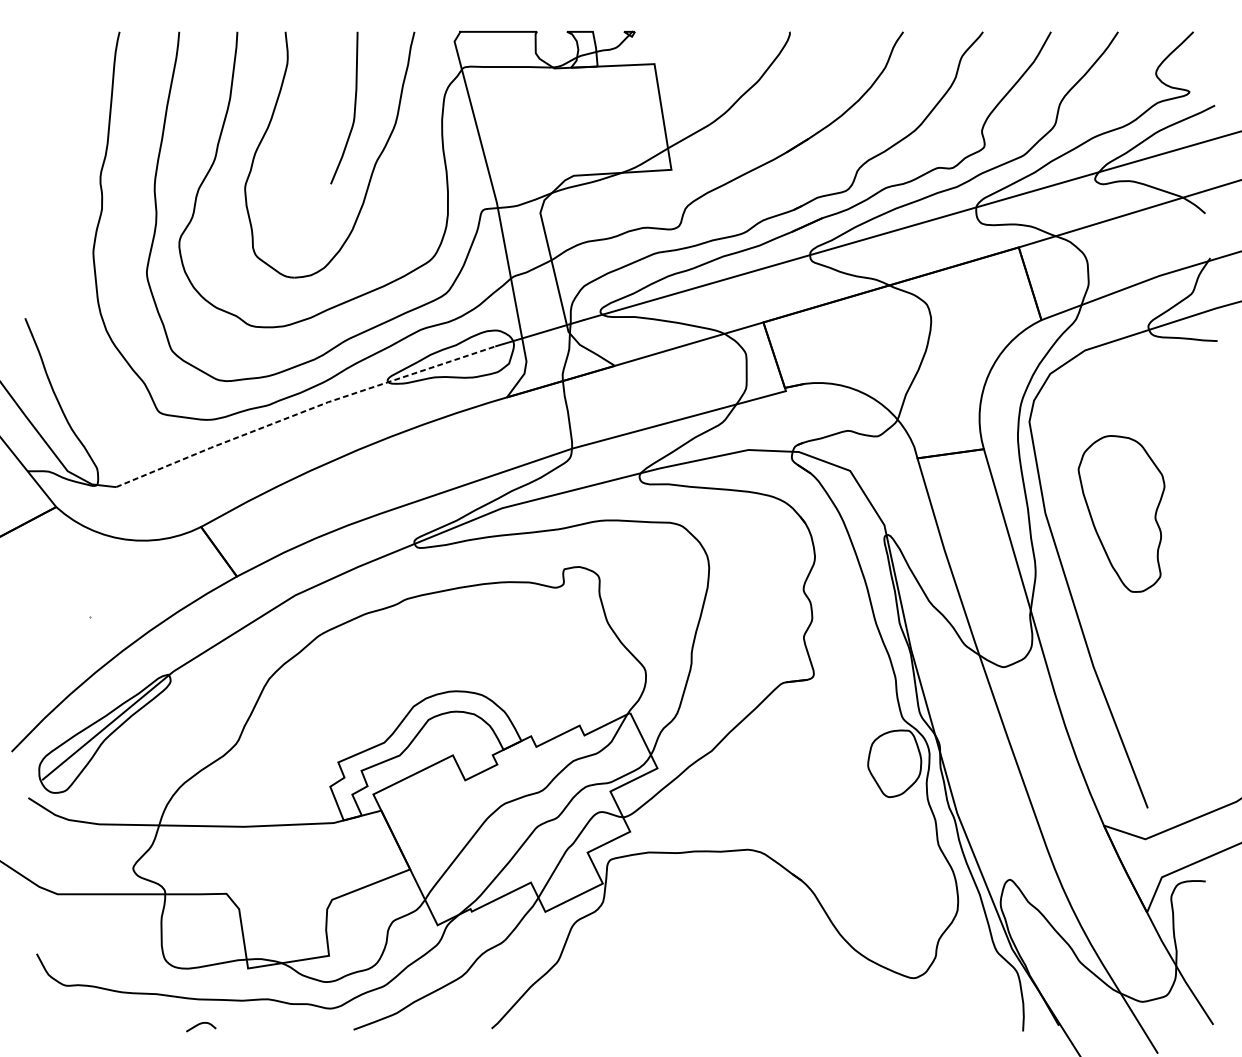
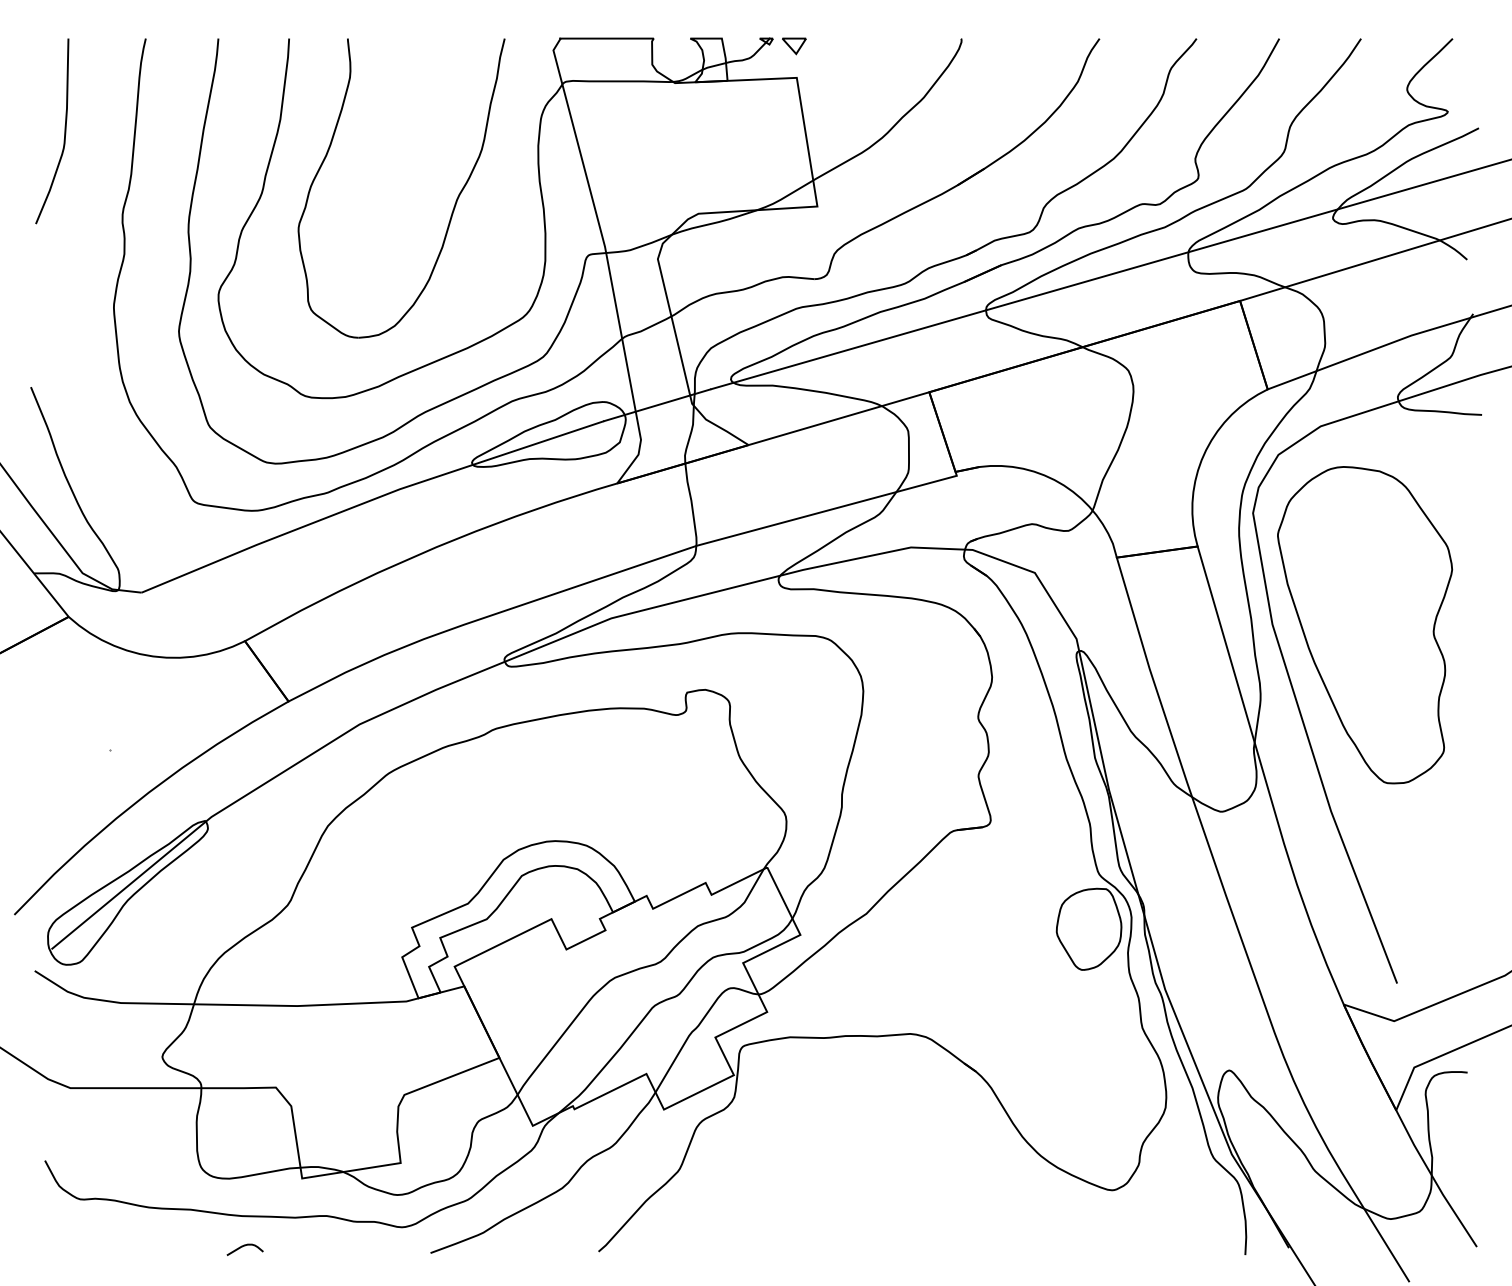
part: (652, 38) -> (794, 46), added
curve: (354, 108) -> (64, 131), moved
line: (304, 411) -> (370, 500), dashed -> solid
part: (1121, 514) -> (1365, 625), size x1.67

